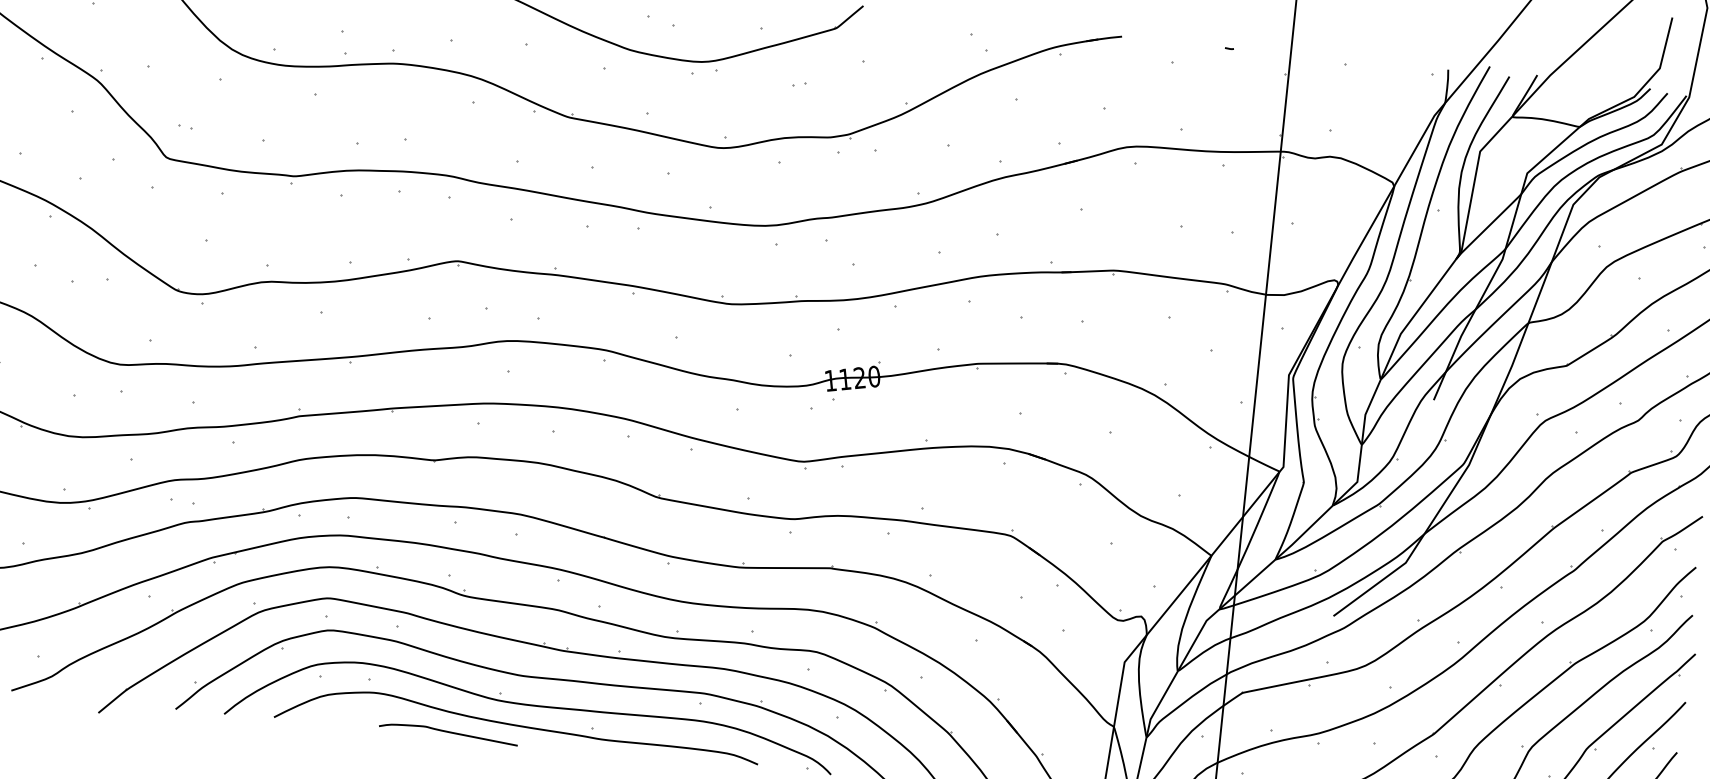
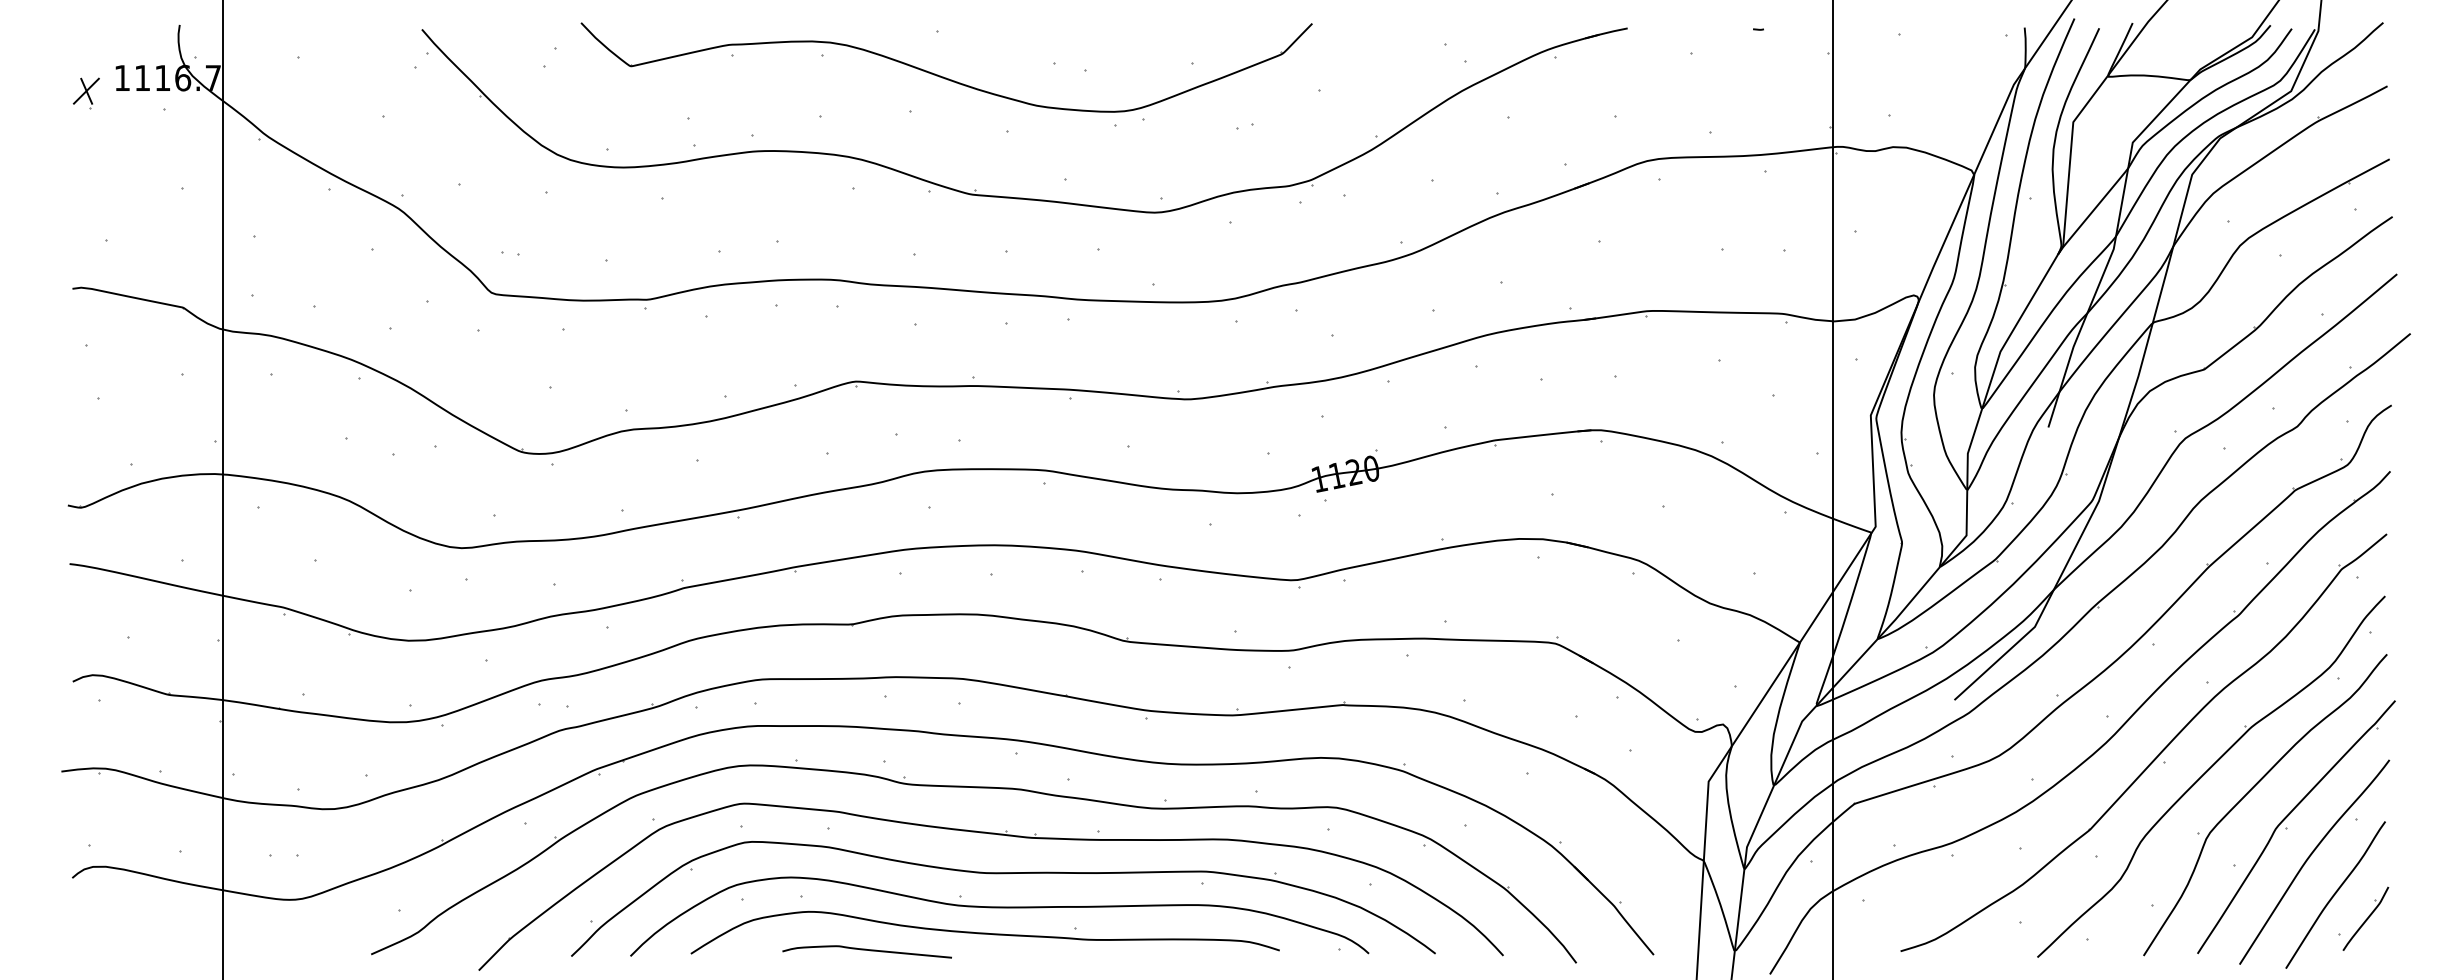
curve: (448, 732) -> (866, 950), moved

